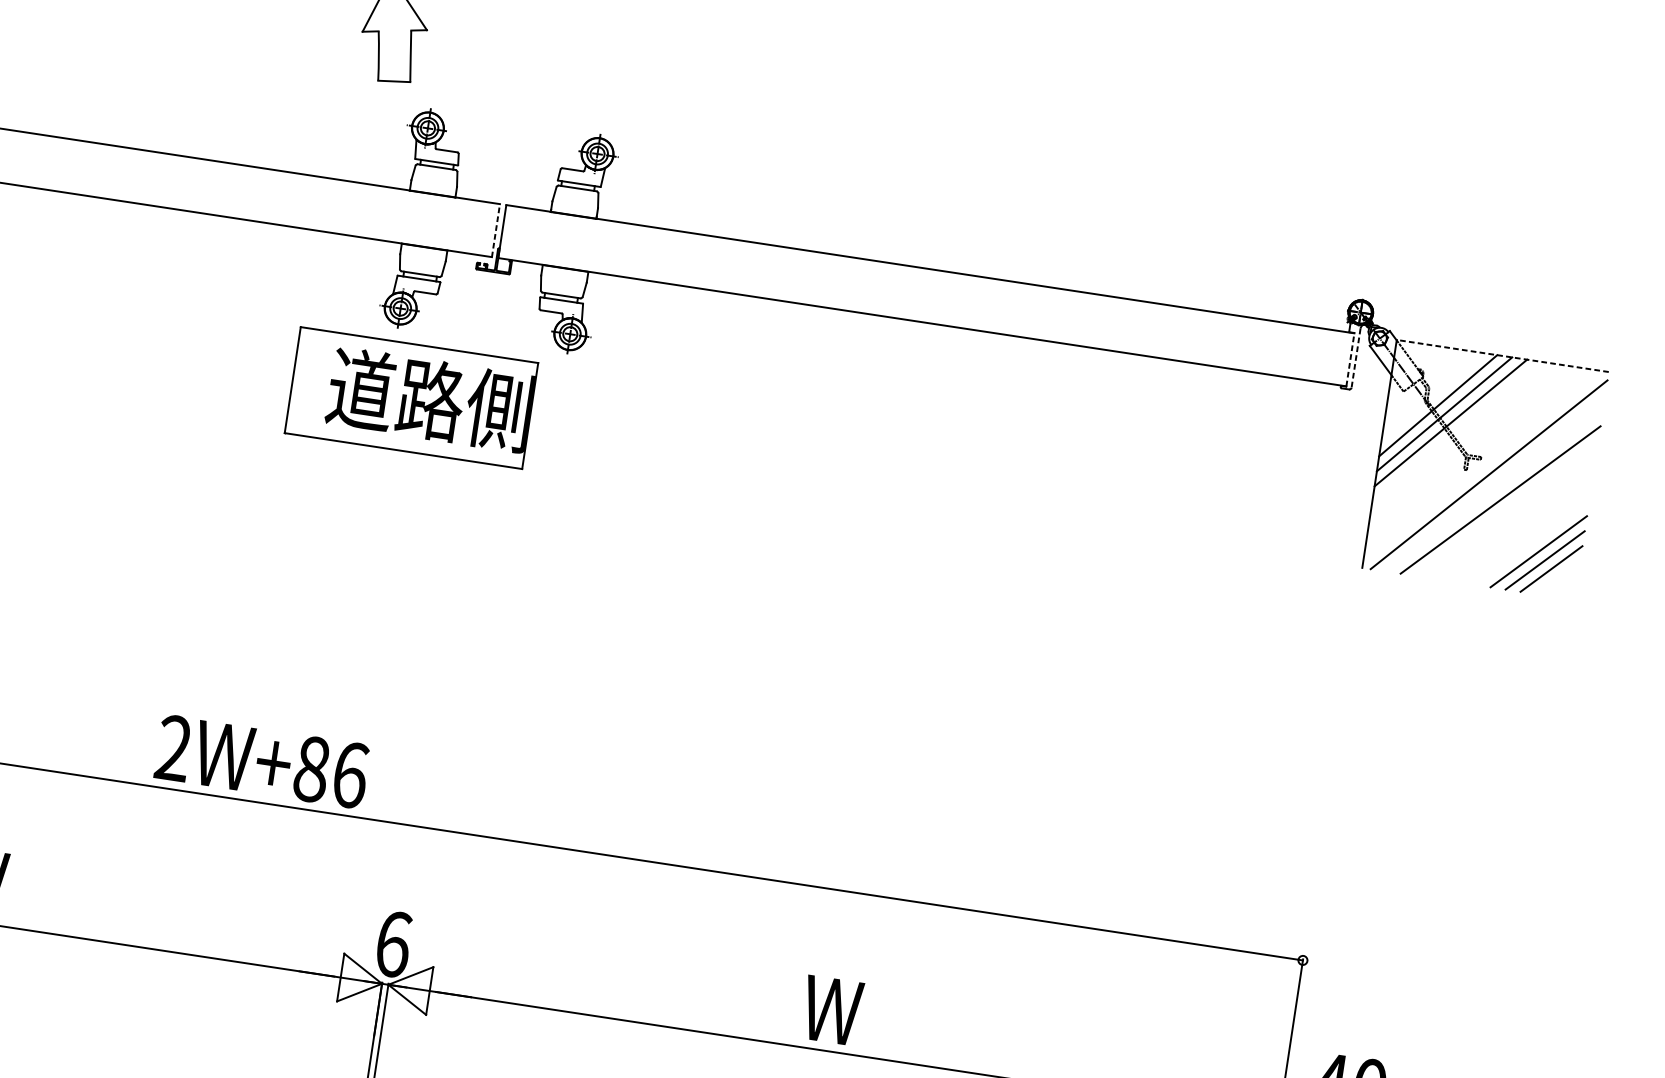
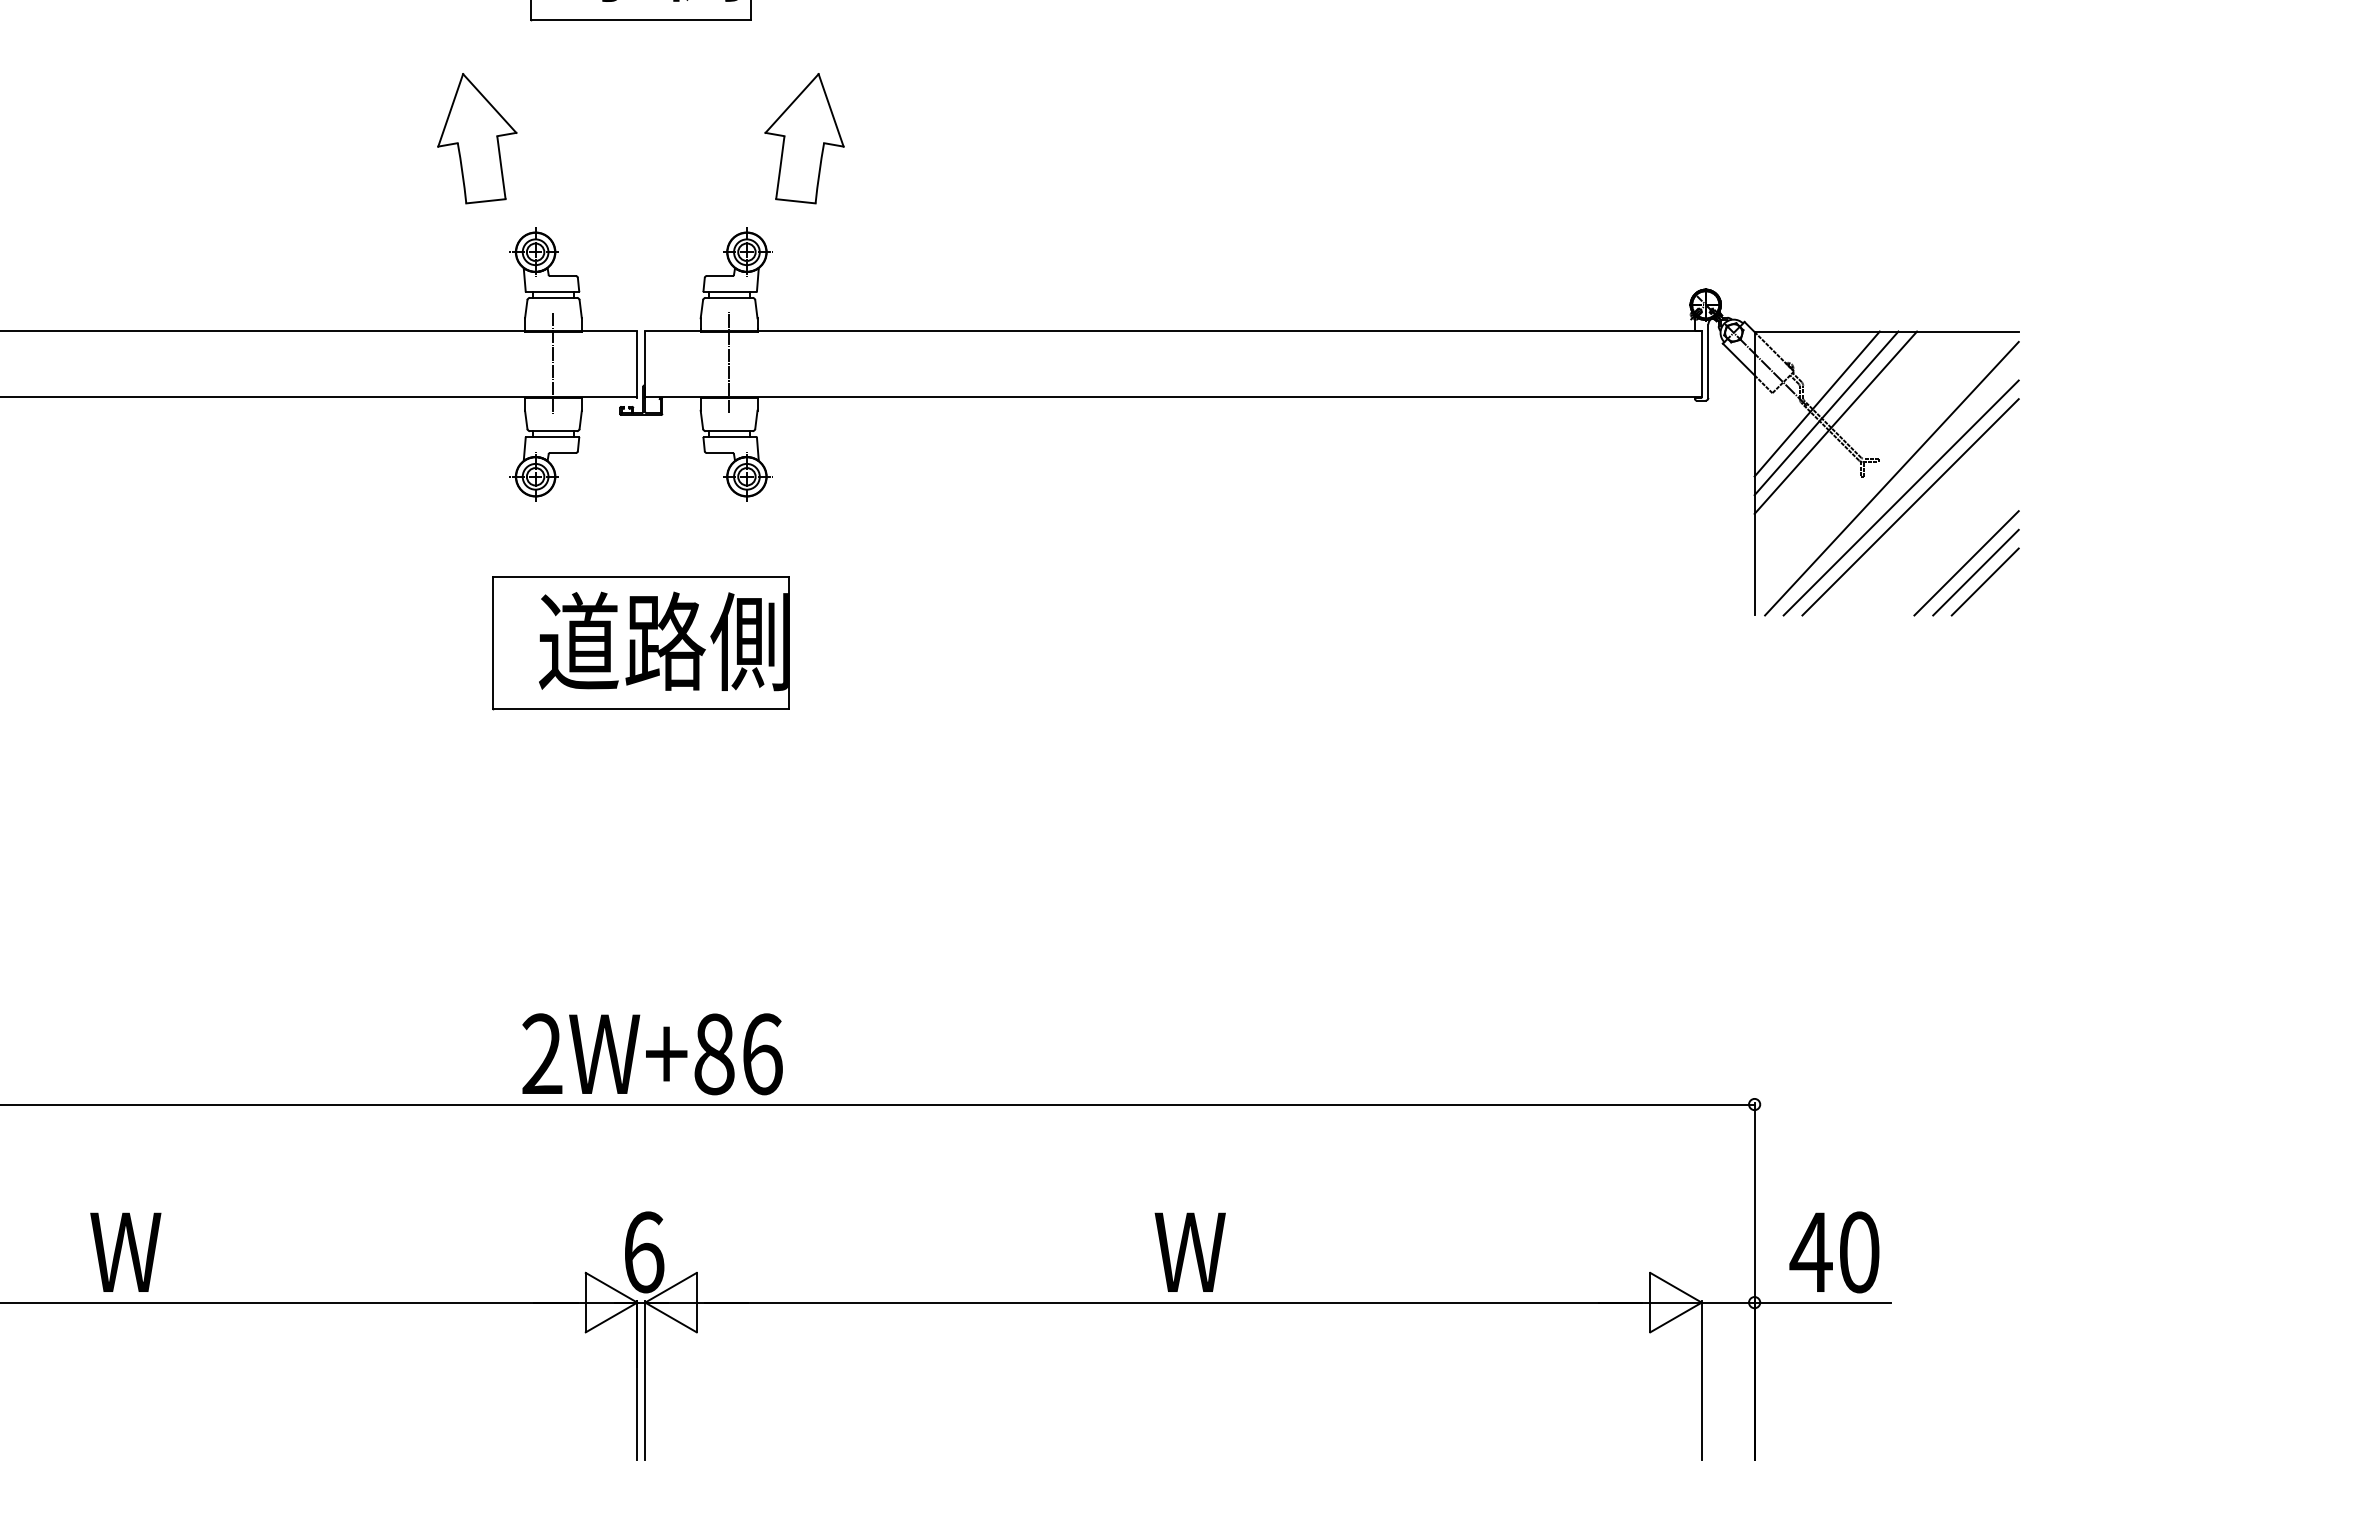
part: (657, 69) -> (804, 138), added
line: (428, 219) -> (553, 363), added
line: (496, 230) -> (637, 364), dashed -> solid
line: (570, 240) -> (729, 362), added
line: (1502, 355) -> (1886, 331), dashed -> solid
line: (1356, 358) -> (1708, 361), dashed -> solid
line: (1350, 359) -> (1701, 363), dashed -> solid
part: (410, 398) -> (640, 643), moved
line: (1493, 490) -> (1900, 497), added
text: (262, 761) -> (652, 1054), moved

